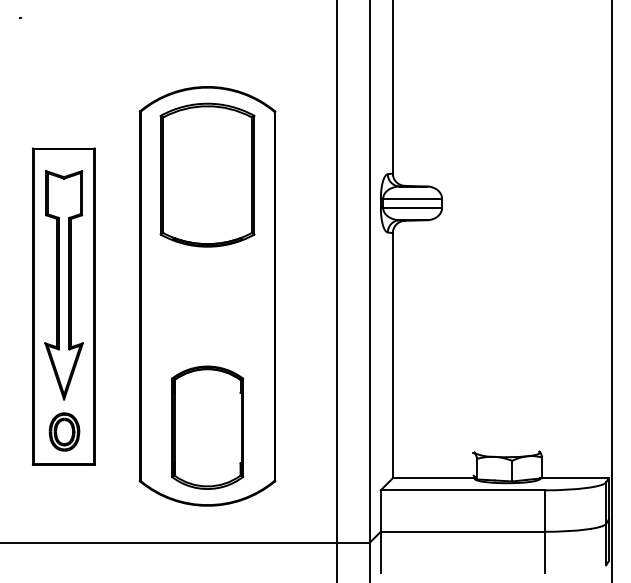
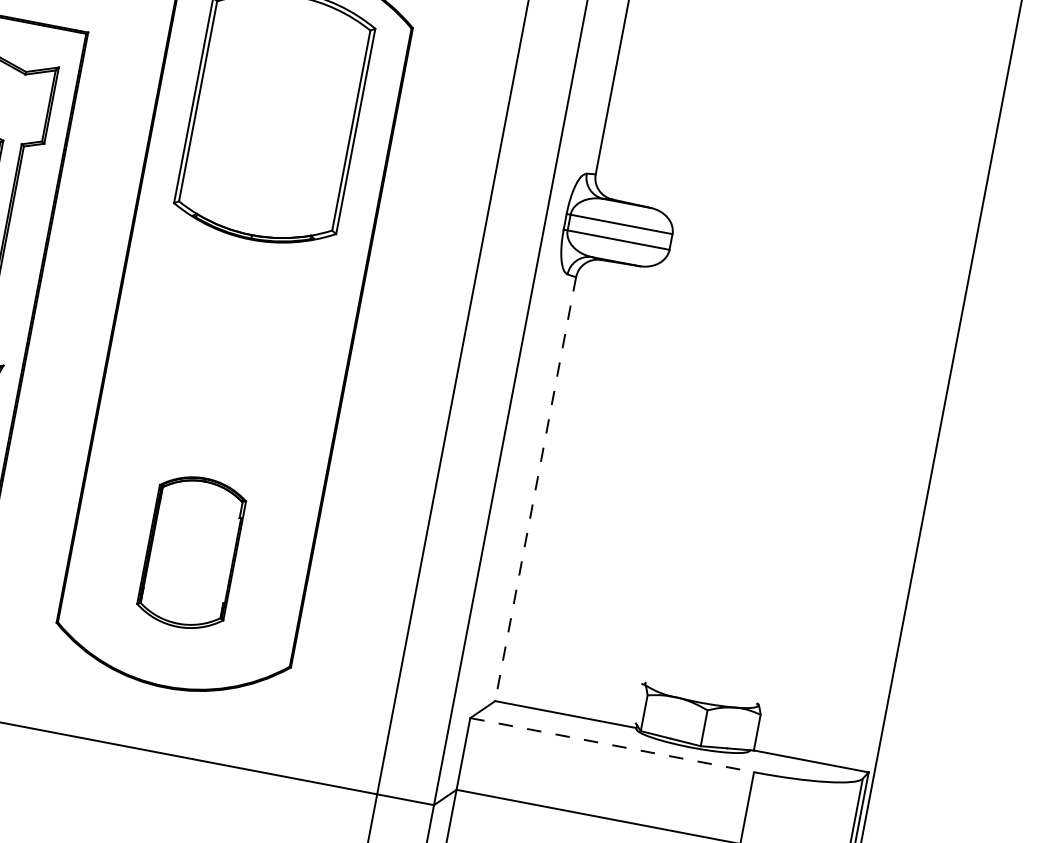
line: (392, 355) -> (535, 488), solid -> dashed
part: (207, 427) -> (191, 552), size x0.7
line: (463, 490) -> (613, 745), solid -> dashed

